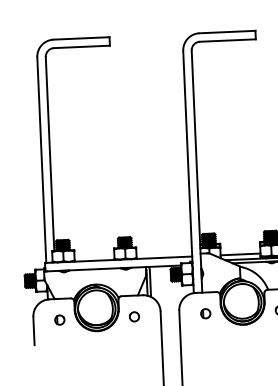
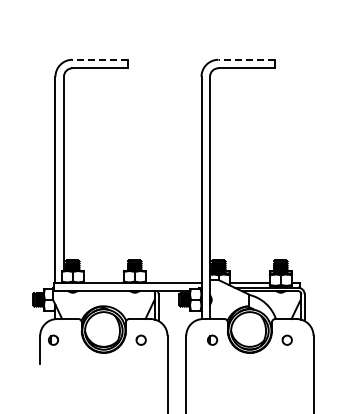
line: (227, 31) -> (246, 59), solid -> dashed
line: (80, 38) -> (99, 59), solid -> dashed
part: (59, 319) -> (53, 339), moved

